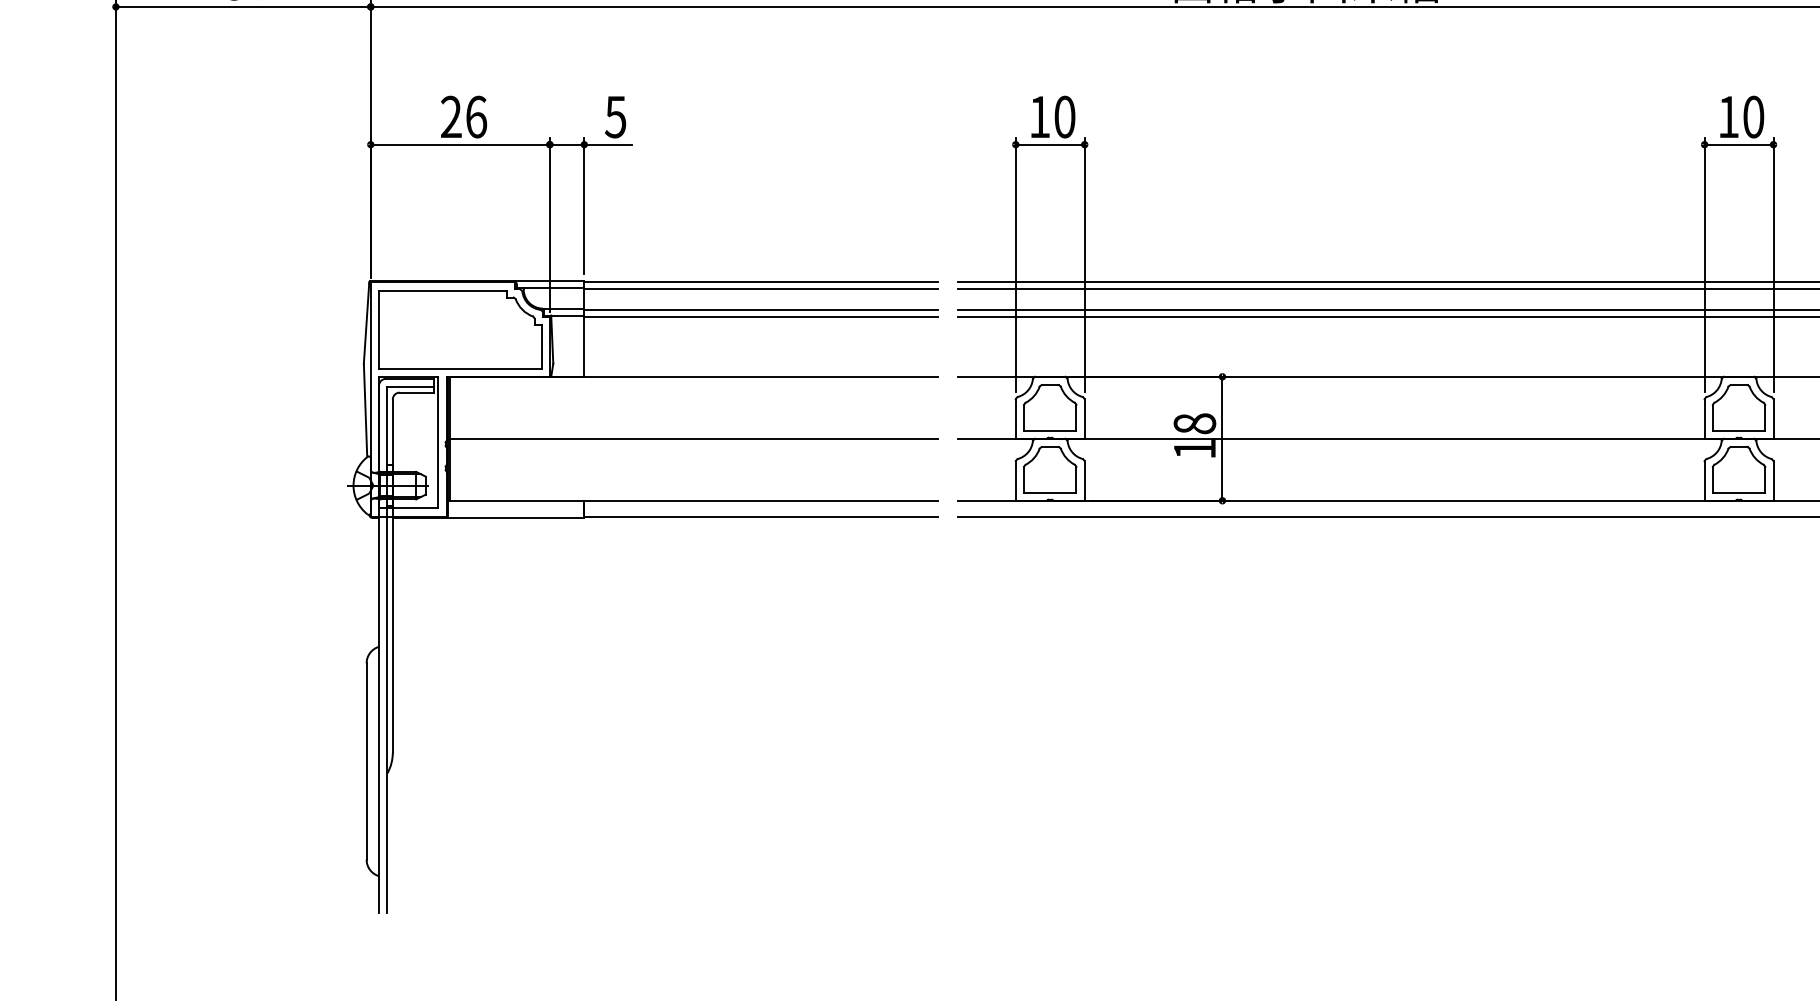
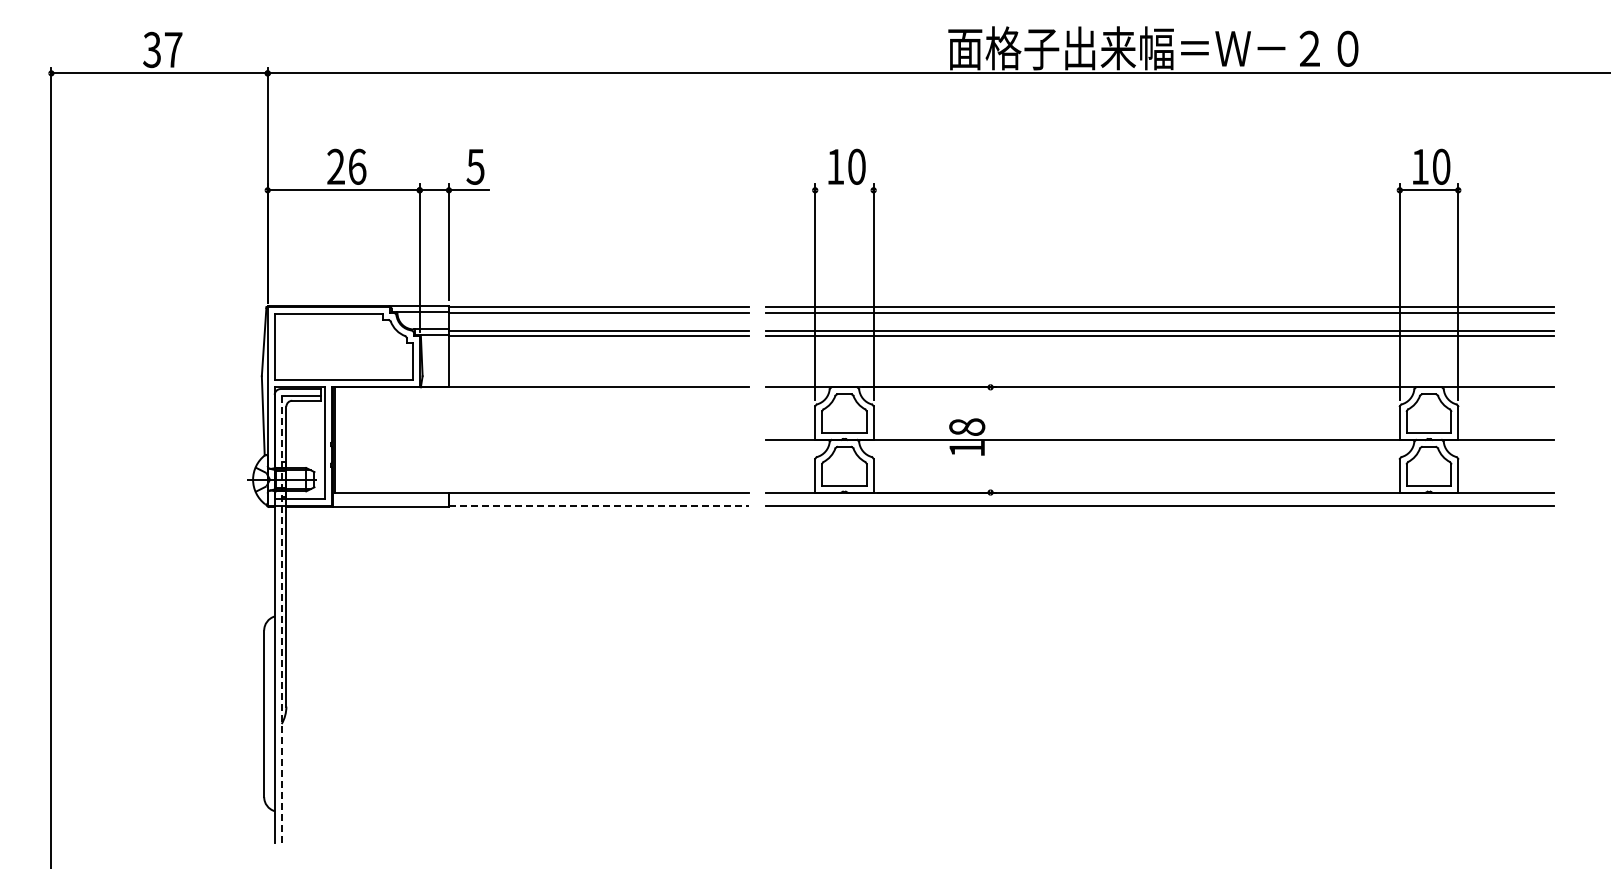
line: (1050, 144) -> (844, 190), removed
line: (693, 438) -> (541, 439), removed
line: (1222, 438) -> (990, 439), removed
line: (760, 517) -> (598, 506), solid -> dashed
line: (387, 650) -> (281, 619), solid -> dashed

